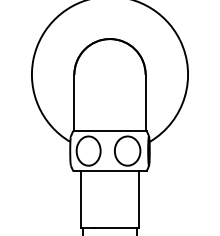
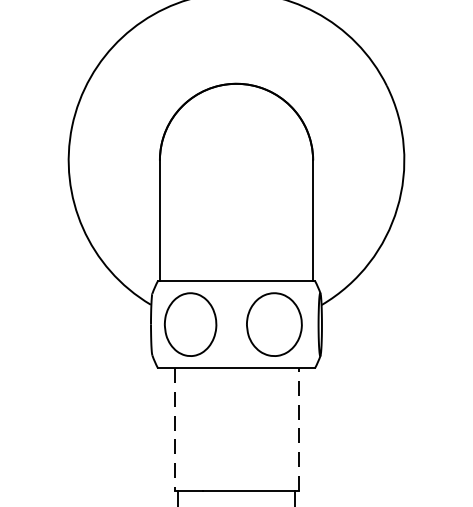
line: (138, 199) -> (297, 428), solid -> dashed
line: (81, 200) -> (175, 430), solid -> dashed

